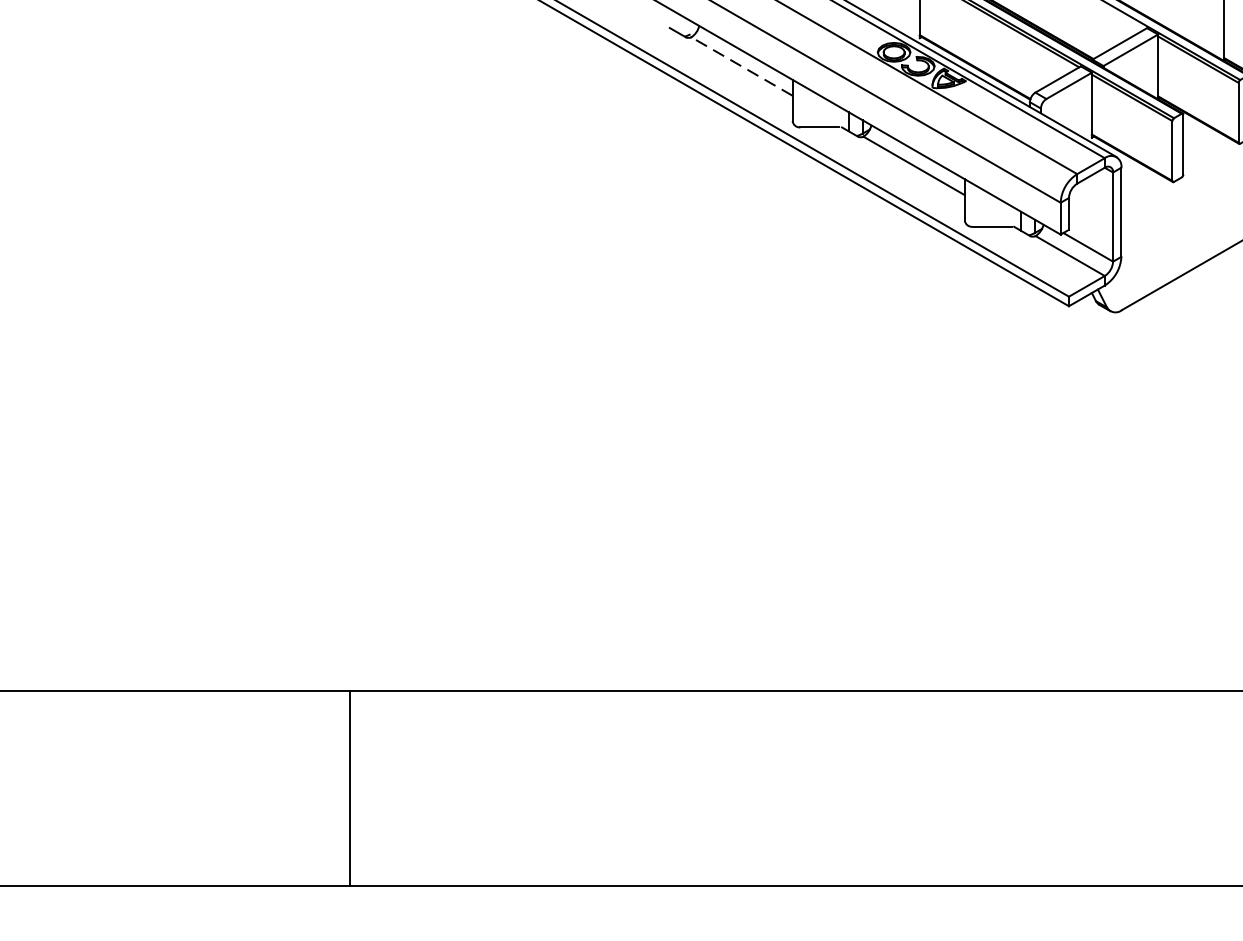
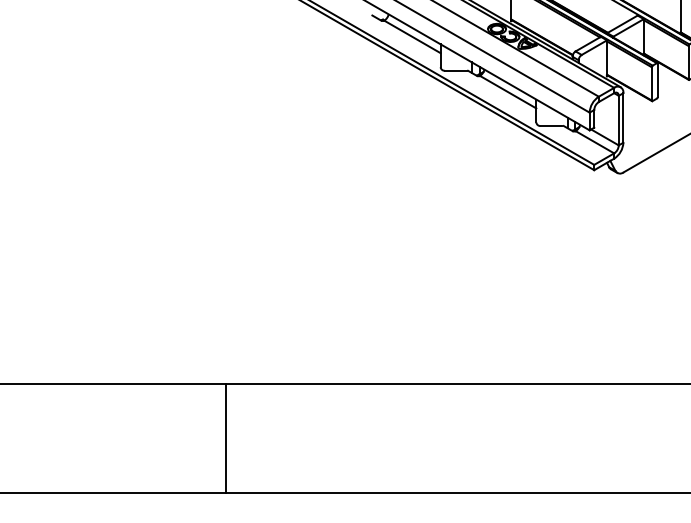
line: (742, 65) -> (412, 36), dashed -> solid
line: (349, 788) -> (226, 438), moved

